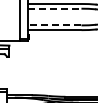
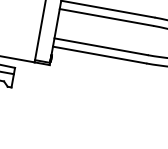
line: (54, 8) -> (105, 16), dashed -> solid
line: (54, 25) -> (100, 46), dashed -> solid

